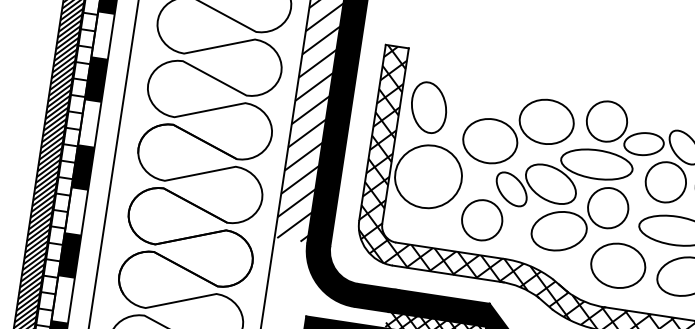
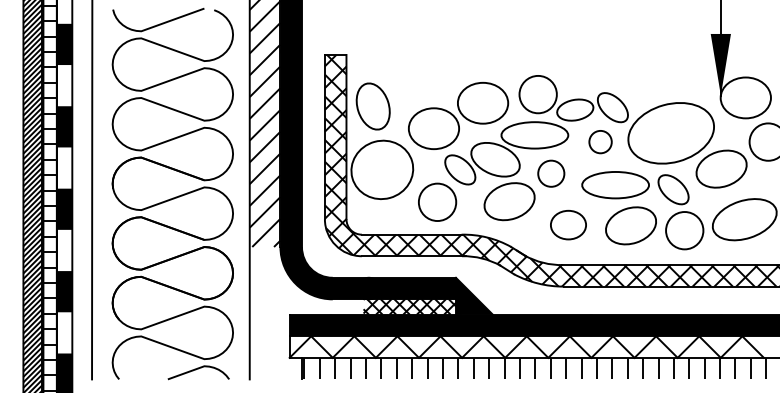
circle: (665, 181) -> (600, 141), size x0.6
circle: (607, 207) -> (550, 173), size x0.7
part: (618, 265) -> (568, 224), size x0.7

